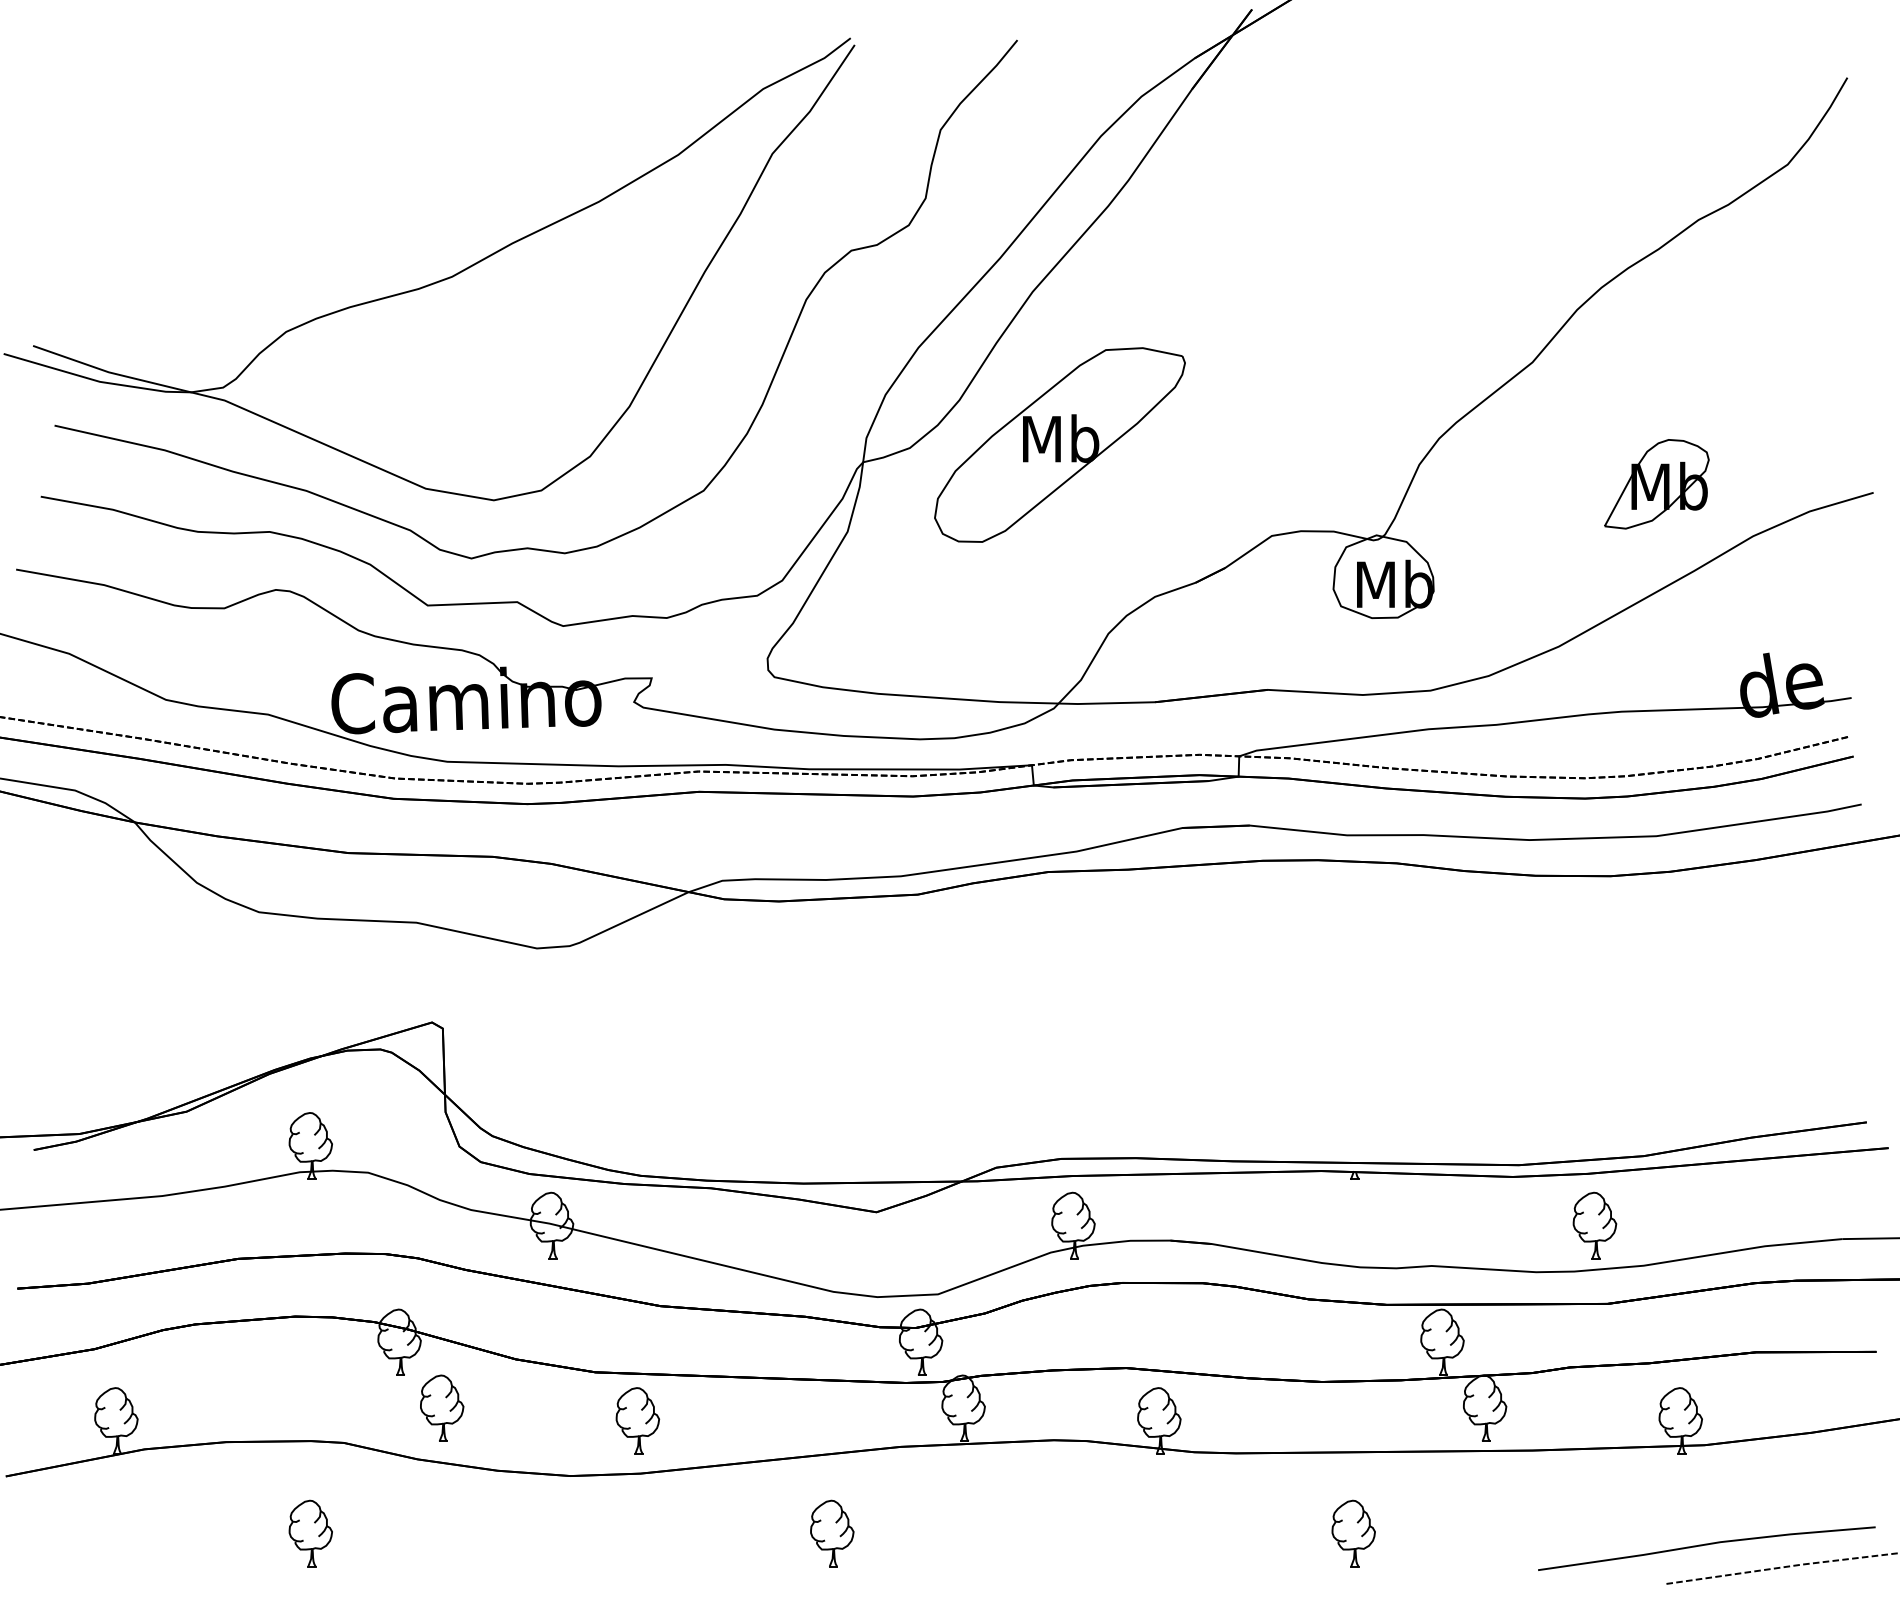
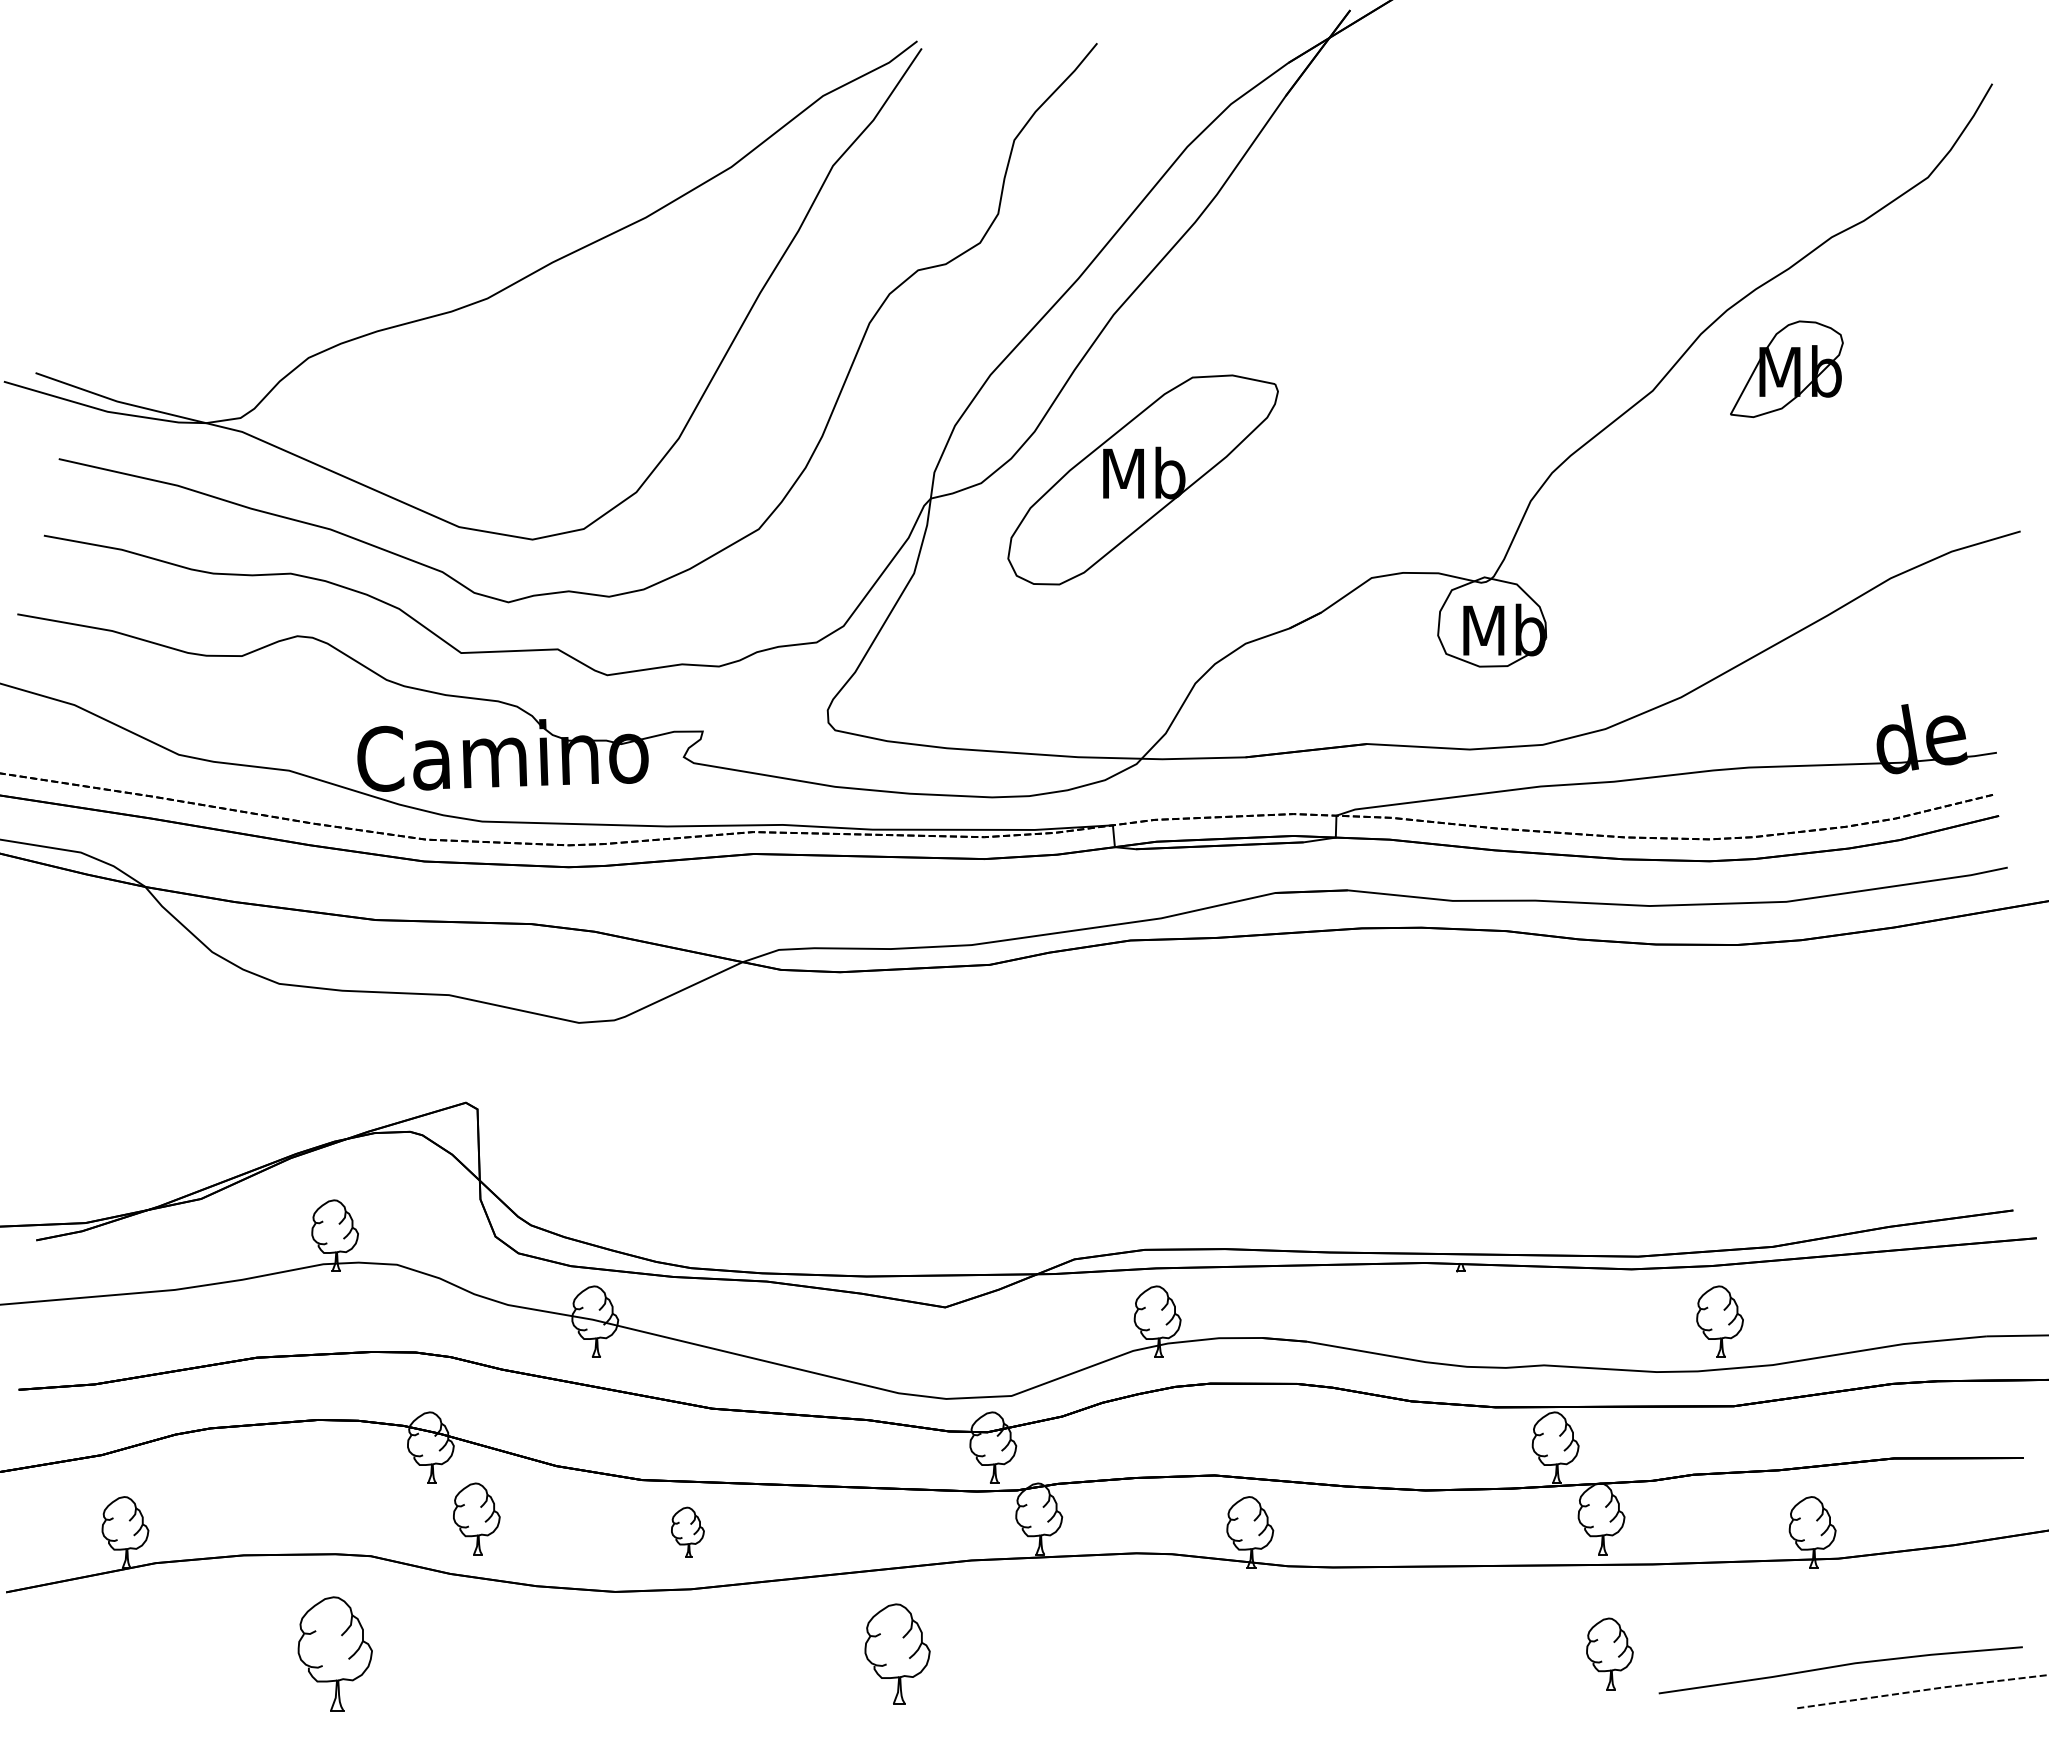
part: (1656, 483) -> (1786, 368), moved
part: (637, 1420) -> (687, 1532), size x0.7
part: (310, 1533) -> (334, 1653), size x1.6
part: (832, 1533) -> (897, 1653), size x1.4
part: (1353, 1533) -> (1609, 1653), moved

